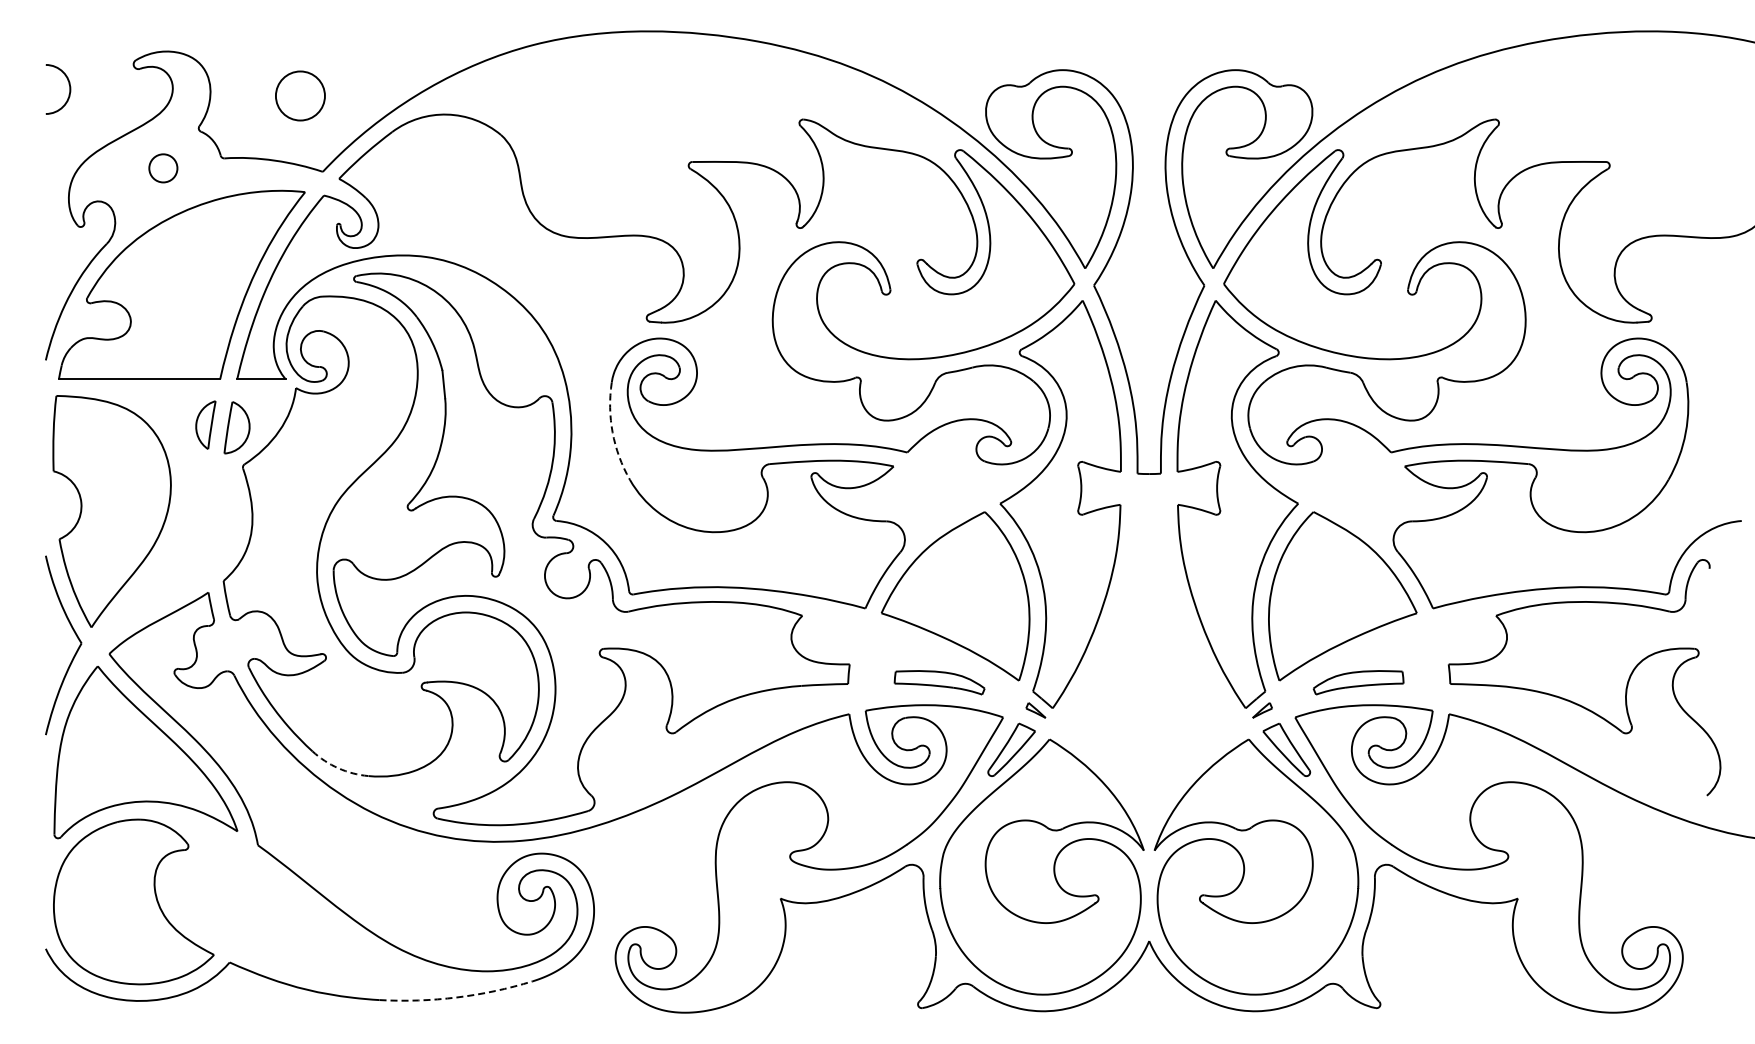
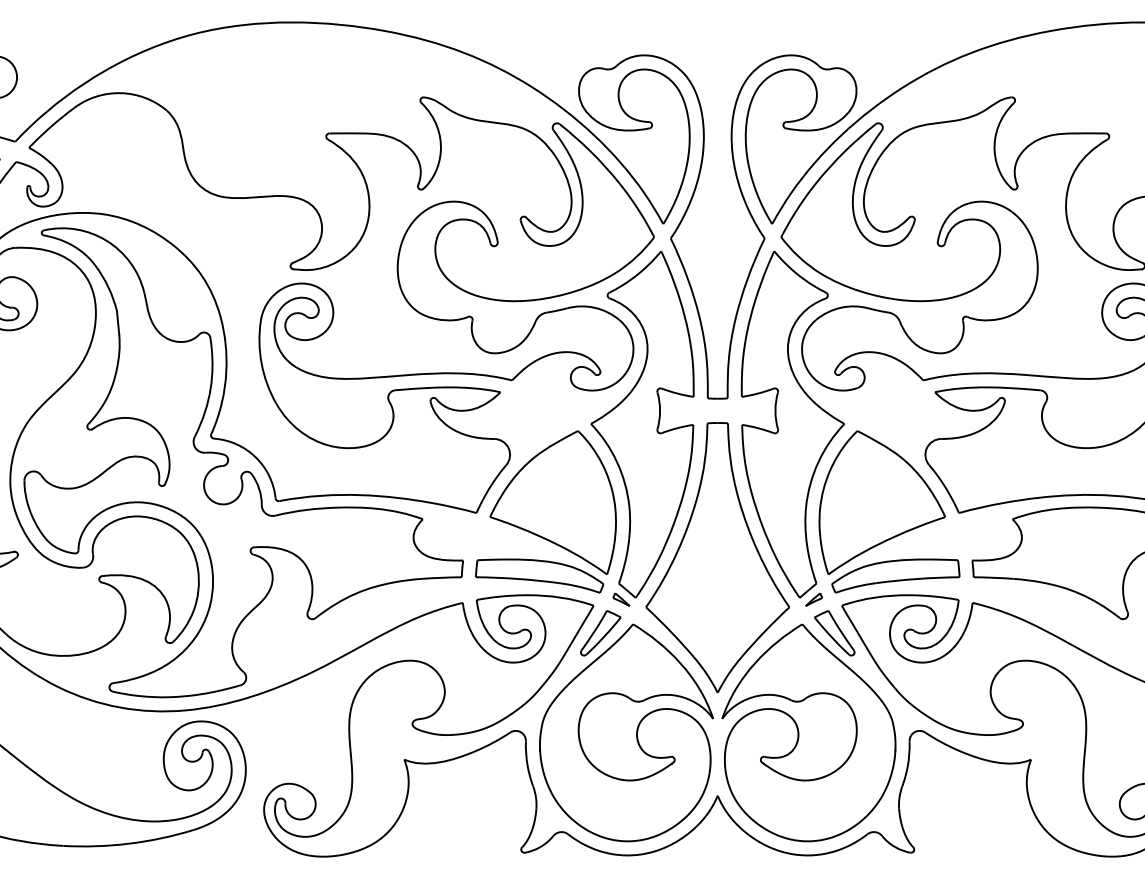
arc: (612, 432) -> (261, 363), dashed -> solid
part: (1149, 660) -> (717, 557), added
part: (939, 682) -> (539, 575), size x1.67
part: (1358, 682) -> (895, 575), size x1.67
arc: (338, 768) -> (28, 649), dashed -> solid
arc: (456, 997) -> (128, 843), dashed -> solid

